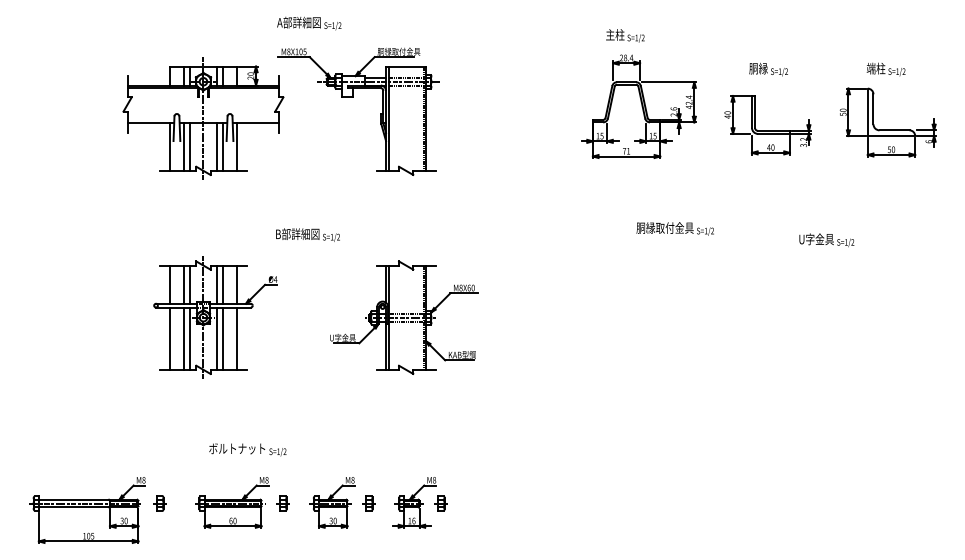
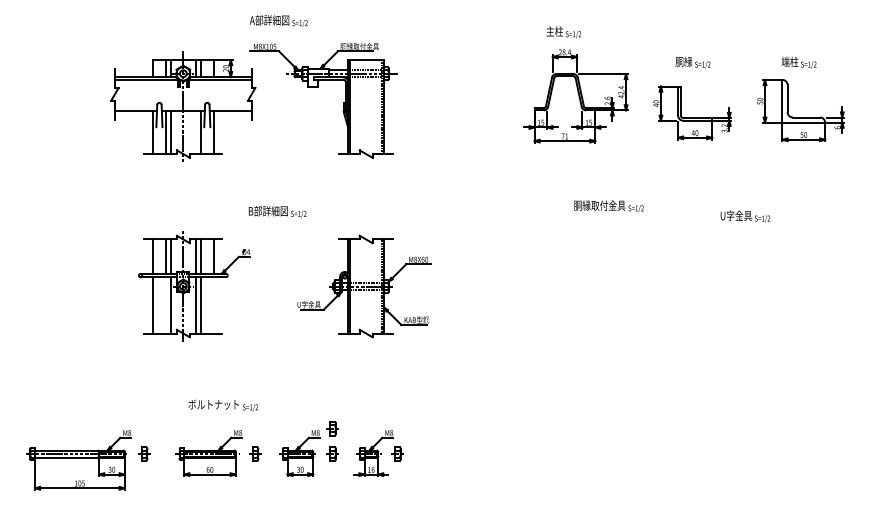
line: (216, 146) -> (195, 132), removed
line: (184, 338) -> (166, 305), removed
line: (237, 338) -> (214, 305), removed
part: (368, 475) -> (332, 428), added

